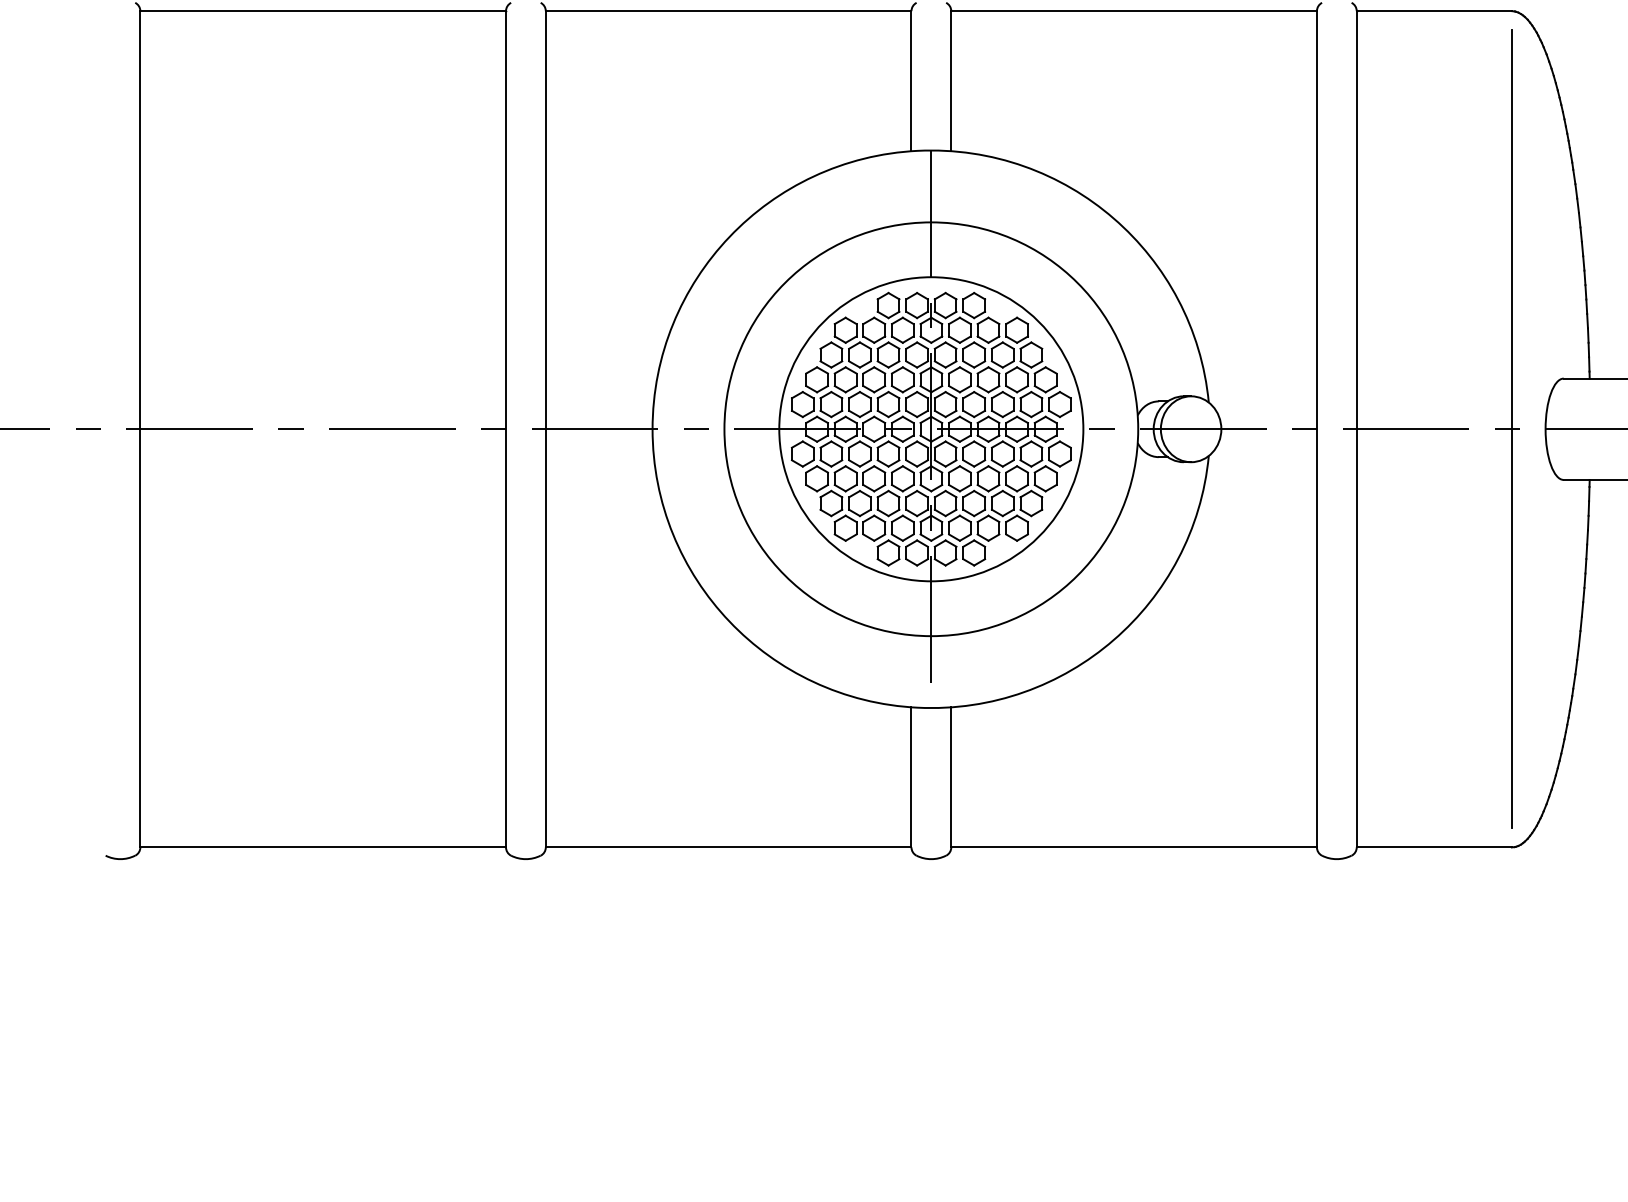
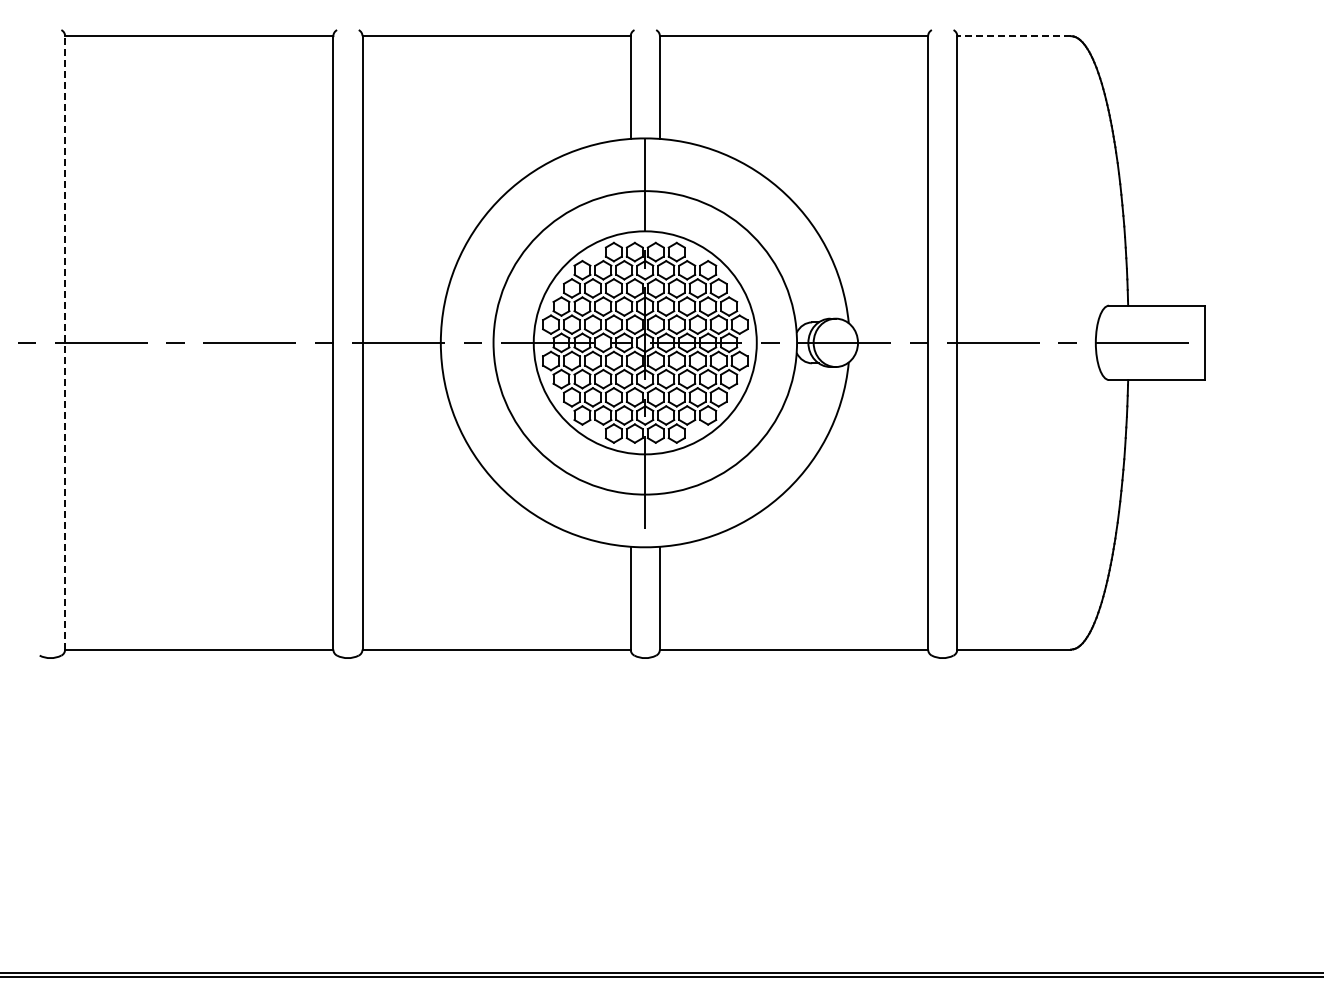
line: (1434, 11) -> (1014, 36), solid -> dashed
line: (140, 428) -> (65, 342), solid -> dashed
line: (1512, 428) -> (1071, 342), removed

